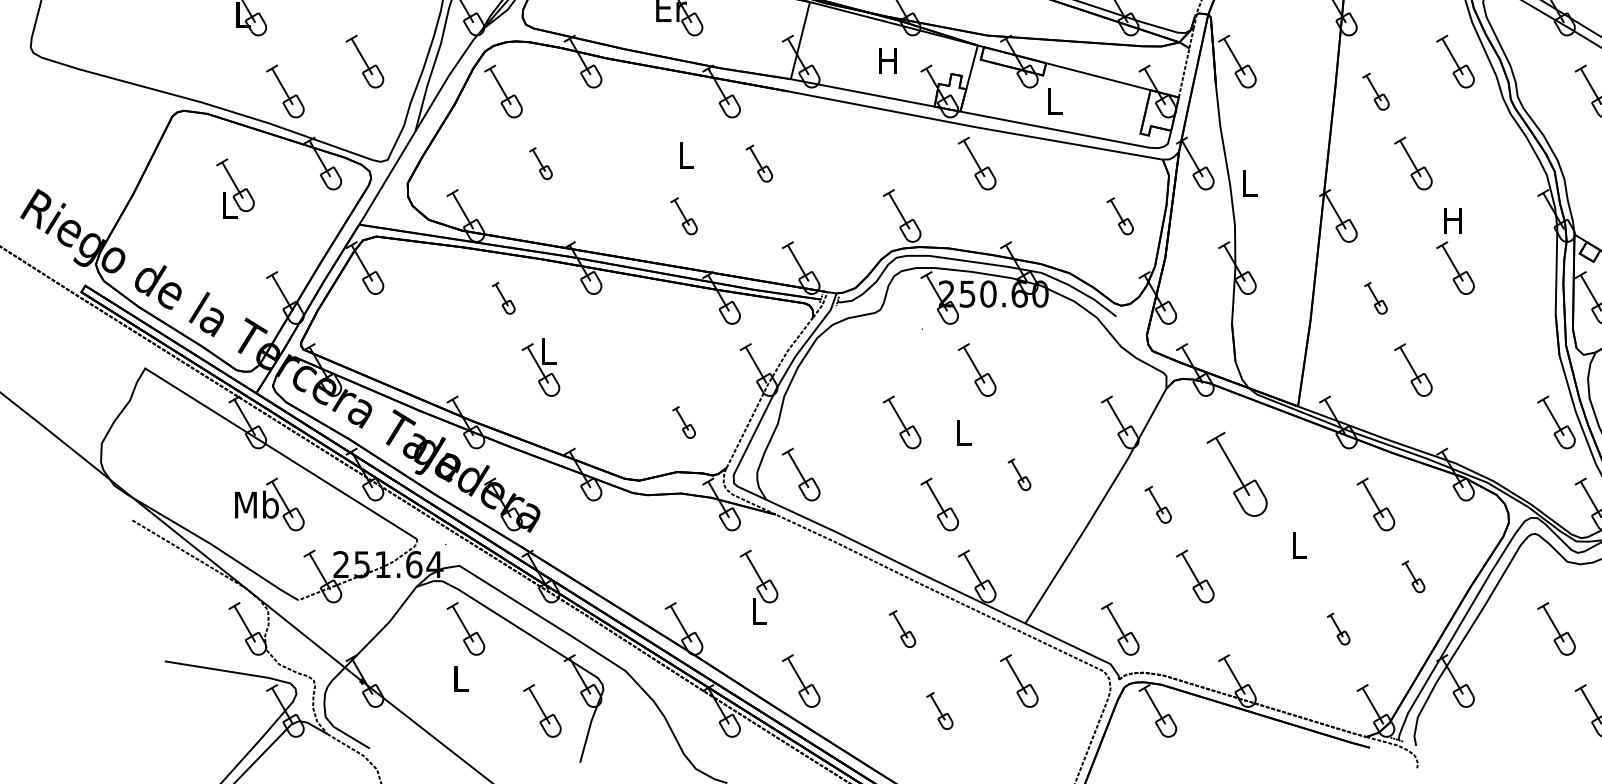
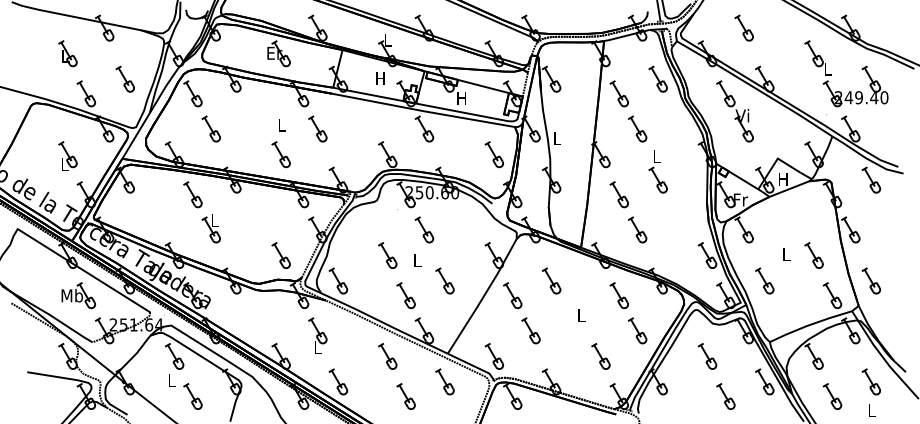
part: (1374, 90) -> (618, 93), size x1.43
text: (1053, 101) -> (461, 98), L -> H
part: (539, 162) -> (210, 128), size x1.67
part: (758, 162) -> (317, 128), size x1.43
part: (234, 187) -> (67, 155), moved
part: (682, 215) -> (280, 154), size x1.43
part: (1118, 215) -> (493, 154), size x1.43
text: (1452, 219) -> (656, 156), H -> L
part: (502, 297) -> (192, 194), size x1.67
part: (1374, 297) -> (618, 194), size x1.67
part: (682, 422) -> (280, 255), size x1.67
part: (1018, 473) -> (444, 280), size x1.67
part: (1237, 473) -> (551, 280), size x0.62
part: (1157, 504) -> (512, 295), size x1.43
part: (1413, 575) -> (637, 330), size x1.67
part: (901, 629) -> (387, 356), size x1.43
part: (1337, 629) -> (600, 356), size x1.67
part: (541, 711) -> (192, 396), moved
part: (938, 711) -> (405, 396), size x1.43

